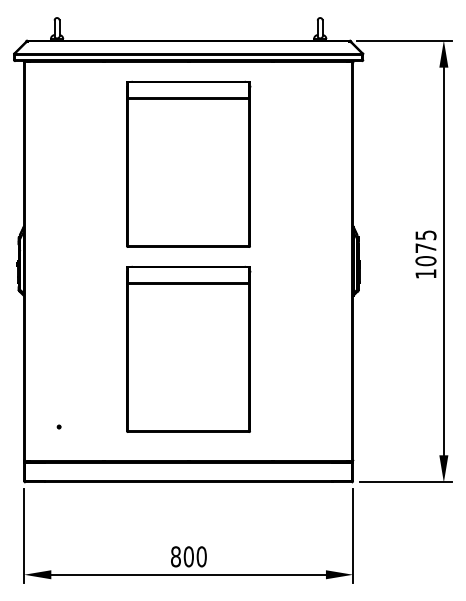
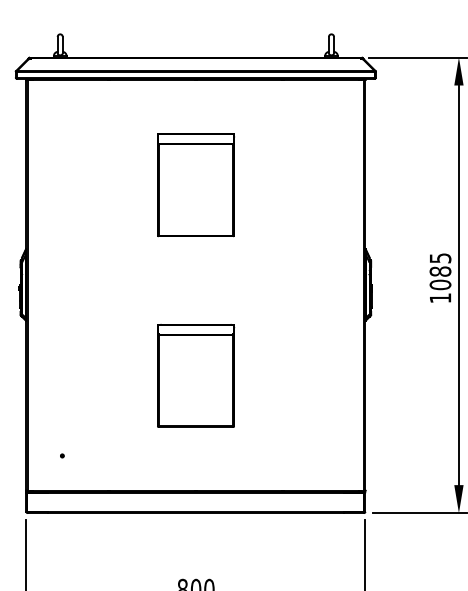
part: (188, 163) -> (195, 184), size x0.6
text: (425, 248) -> (440, 271), 1075 -> 1085
part: (188, 348) -> (195, 375), size x0.6

